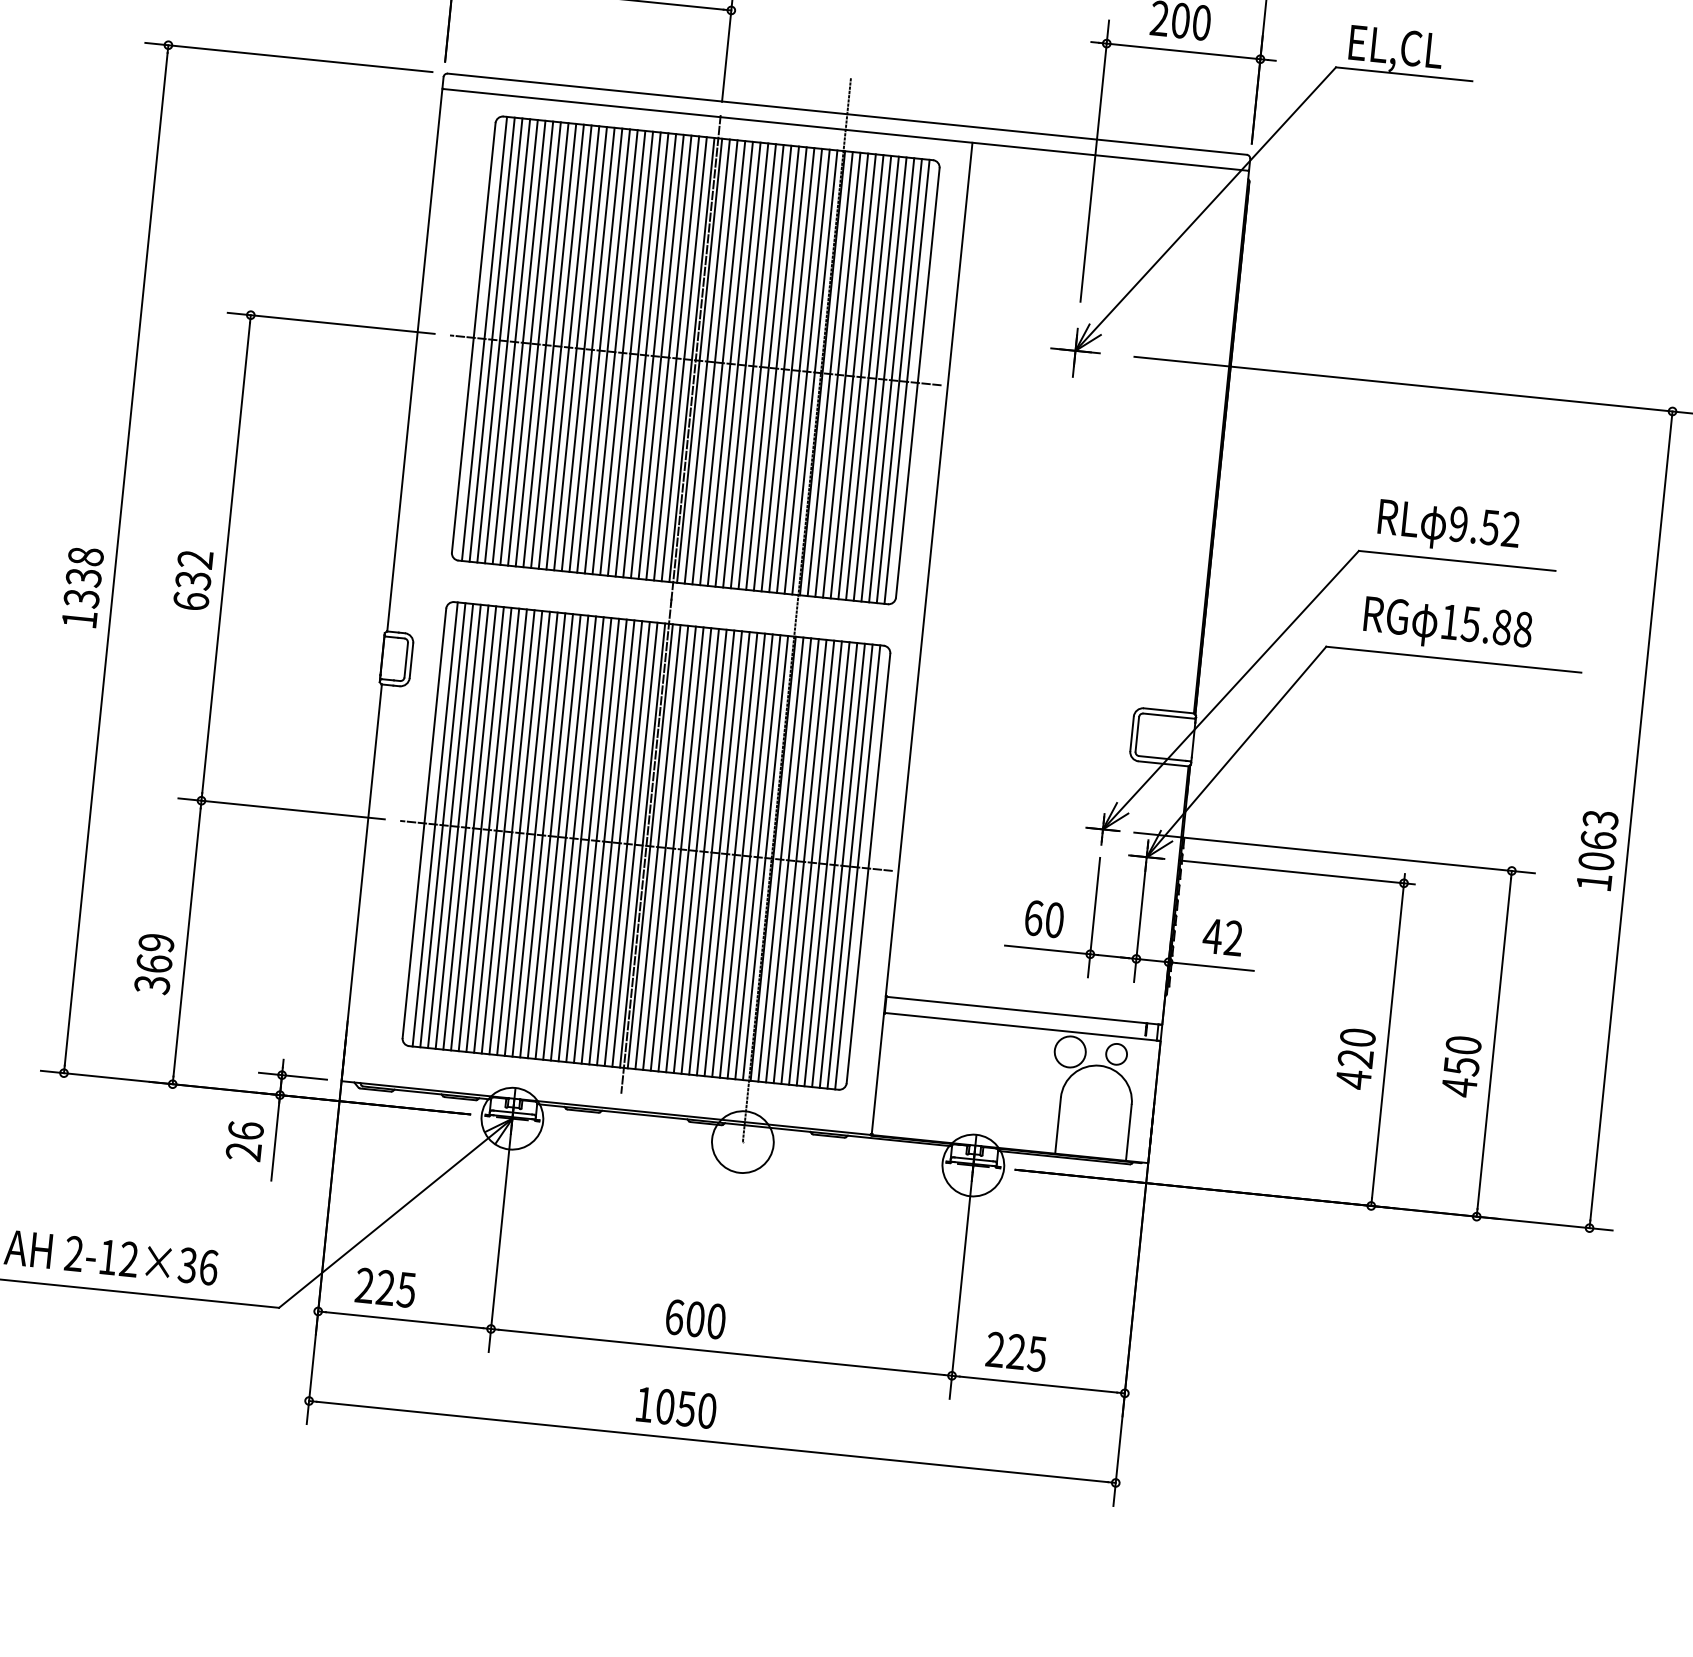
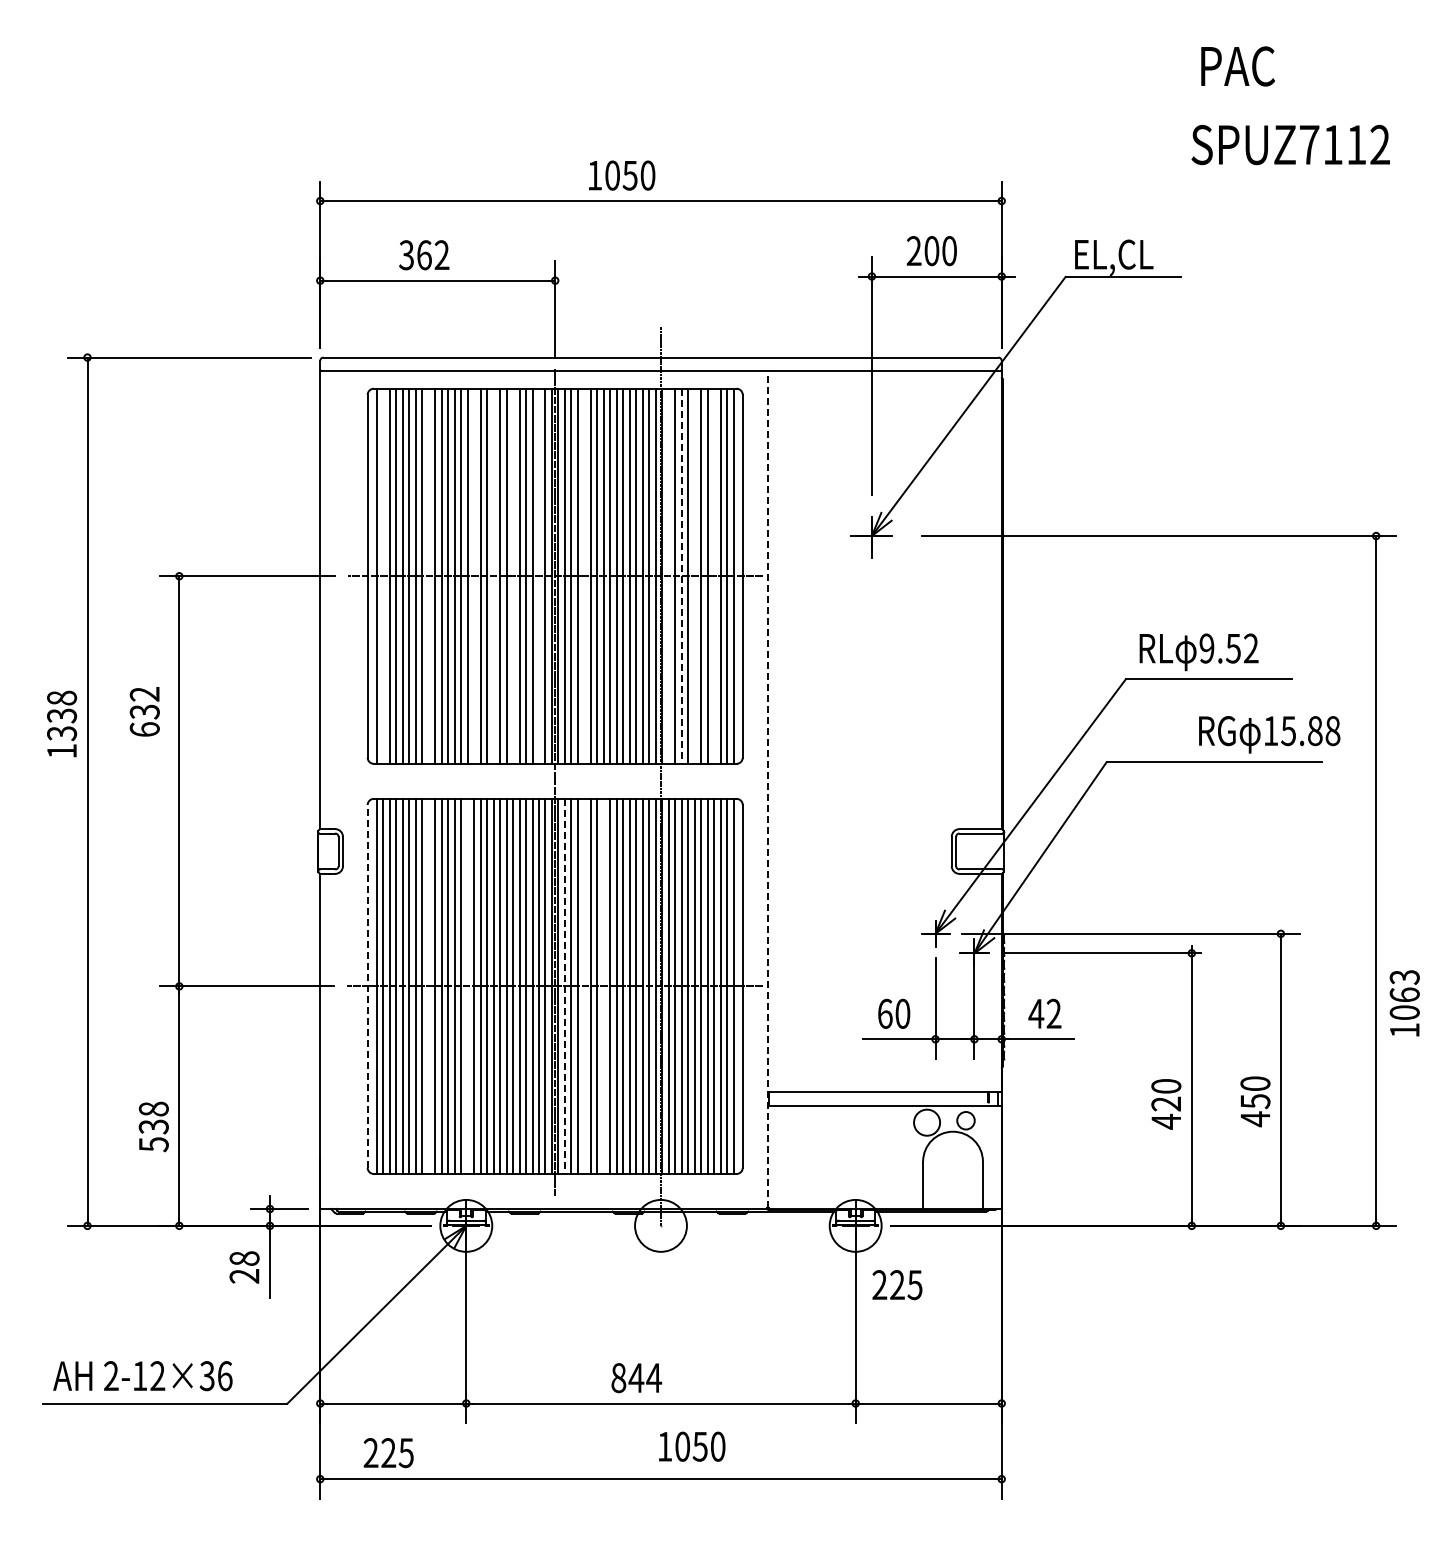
line: (492, 338) -> (383, 575), removed
line: (545, 344) -> (428, 575), removed
line: (600, 349) -> (474, 575), removed
line: (622, 352) -> (493, 575), removed
line: (646, 354) -> (513, 575), removed
line: (677, 357) -> (539, 575), removed
line: (730, 362) -> (584, 575), removed
line: (829, 373) -> (668, 575), removed
line: (845, 375) -> (681, 576), solid -> dashed
line: (860, 376) -> (694, 575), removed
line: (884, 378) -> (714, 575), removed
text: (193, 579) -> (144, 711), moved
text: (83, 586) -> (62, 723), moved
text: (1447, 626) -> (1269, 734), moved
line: (922, 638) -> (768, 789), solid -> dashed
line: (424, 822) -> (367, 985), solid -> dashed
line: (496, 829) -> (428, 985), removed
line: (542, 834) -> (467, 985), removed
line: (657, 847) -> (564, 986), solid -> dashed
line: (681, 848) -> (584, 985), removed
line: (703, 850) -> (603, 985), removed
text: (1597, 850) -> (1404, 1003), moved
text: (154, 963) -> (153, 1126), 369 -> 538
text: (245, 1130) -> (244, 1258), 26 -> 28
text: (385, 1288) -> (388, 1453), moved
text: (695, 1319) -> (636, 1378), 600 -> 844
text: (1016, 1352) -> (897, 1285), moved
text: (677, 1407) -> (692, 1446), moved

